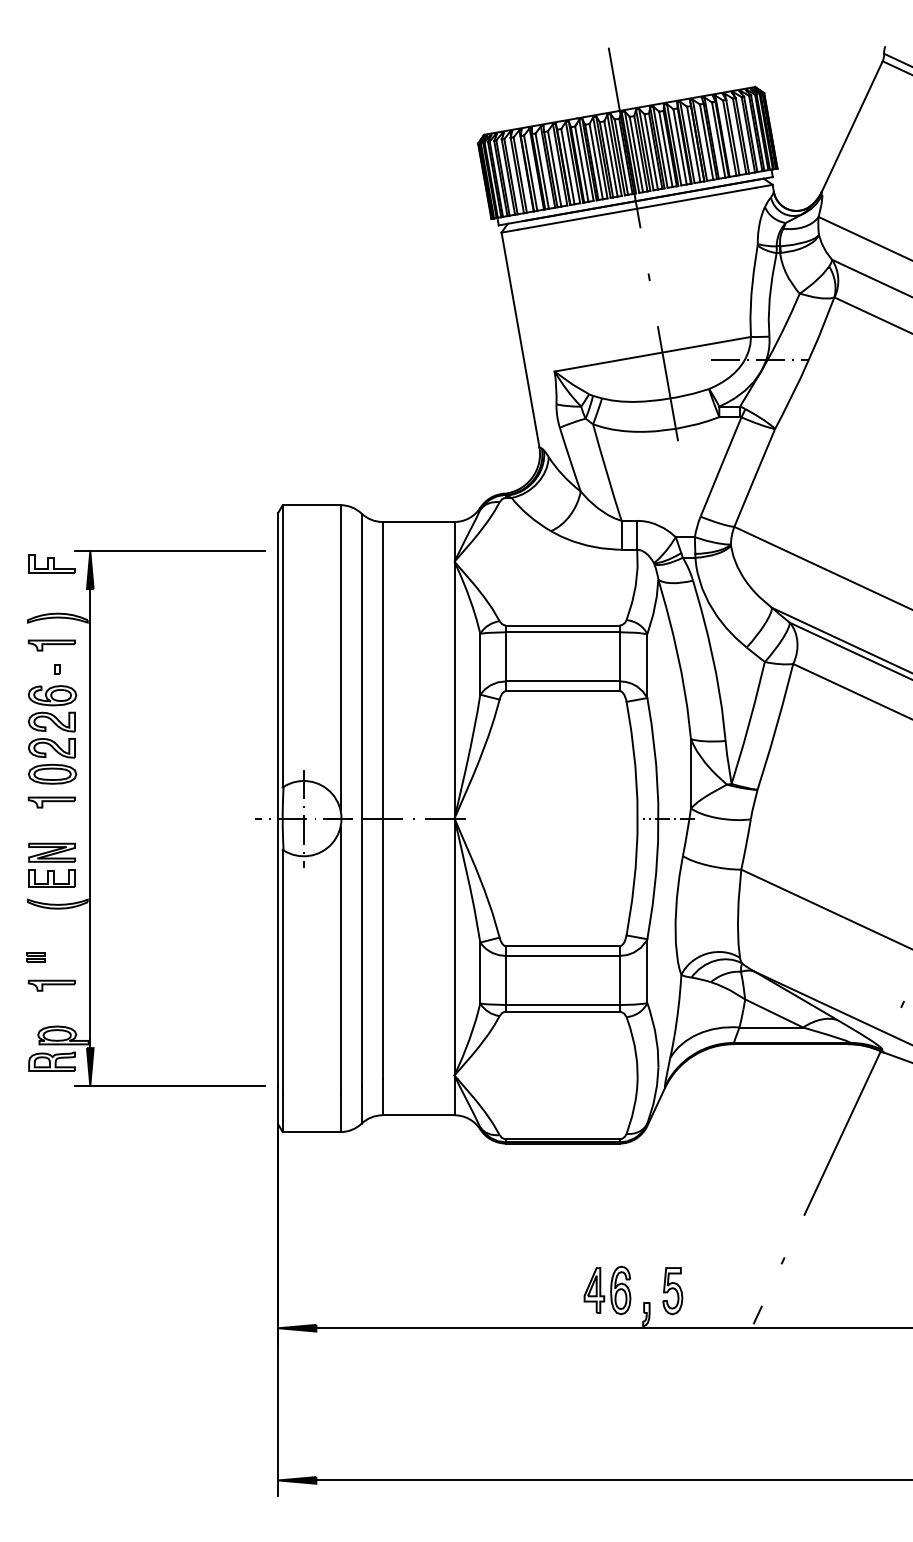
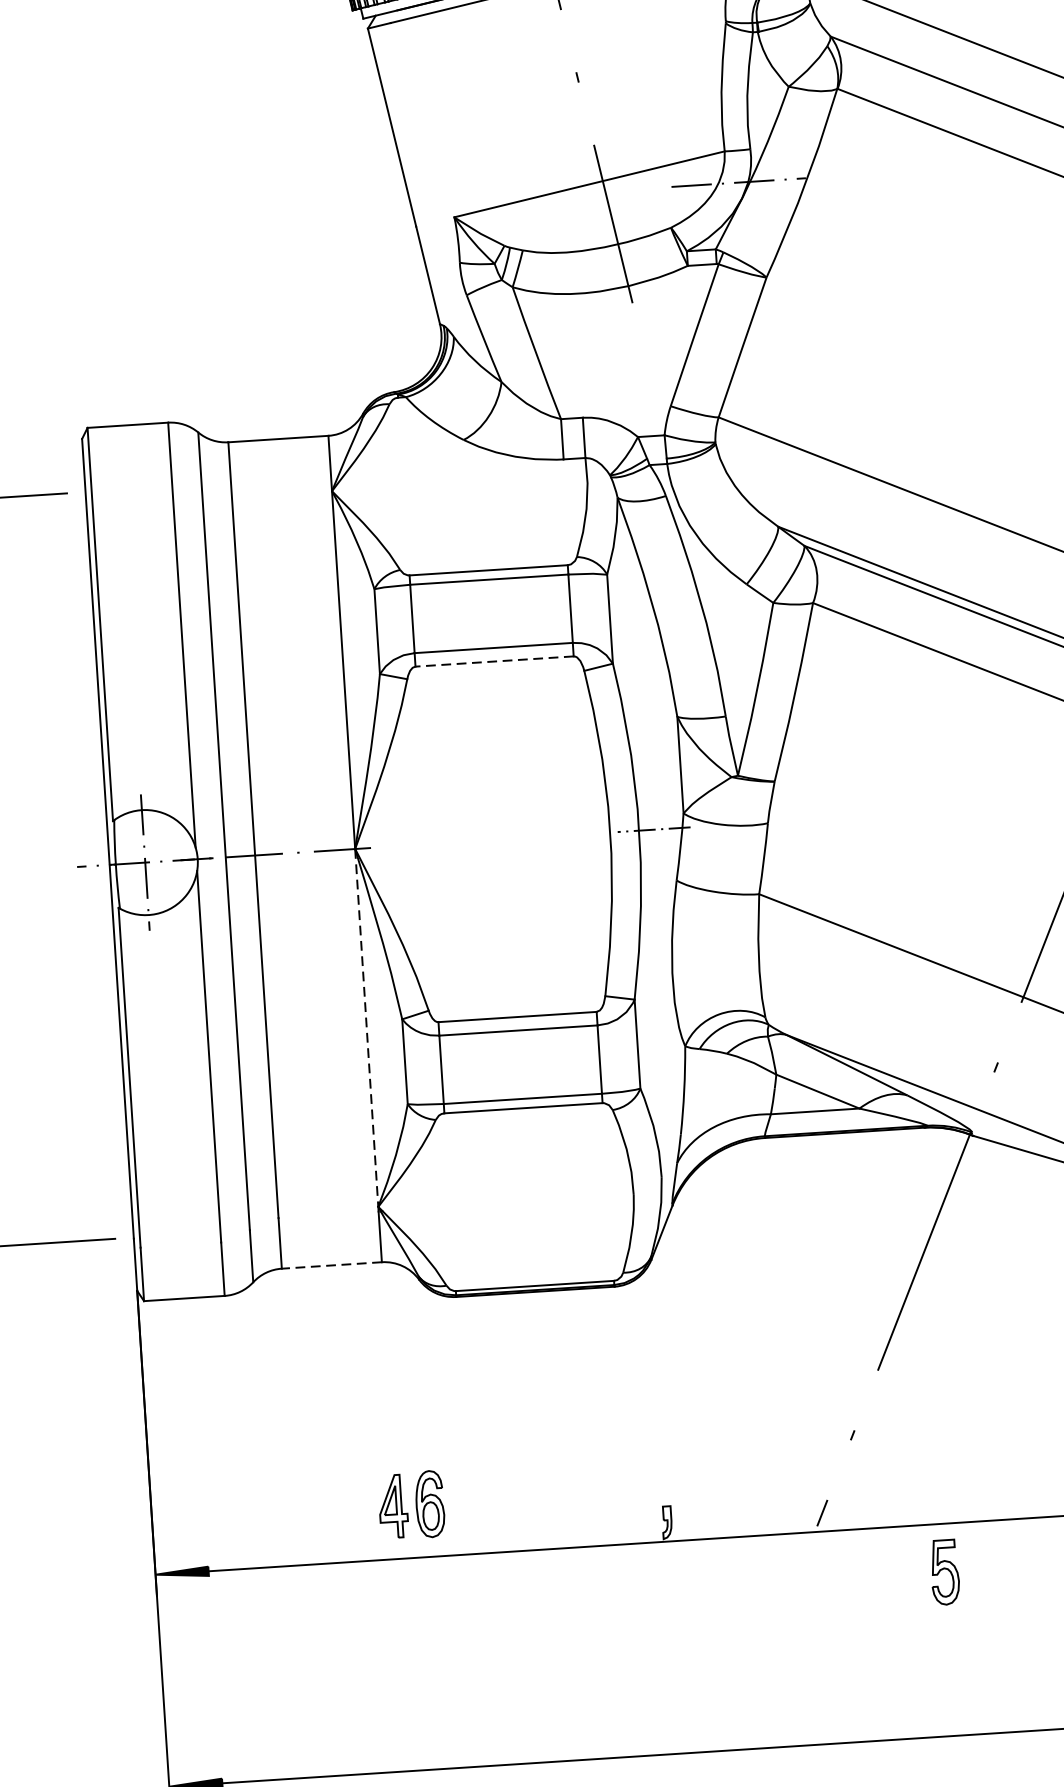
line: (562, 691) -> (494, 662), solid -> dashed
line: (454, 947) -> (366, 1028), solid -> dashed
line: (418, 1115) -> (331, 1265), solid -> dashed
part: (607, 1290) -> (411, 1505), moved
part: (672, 1291) -> (944, 1573), moved

